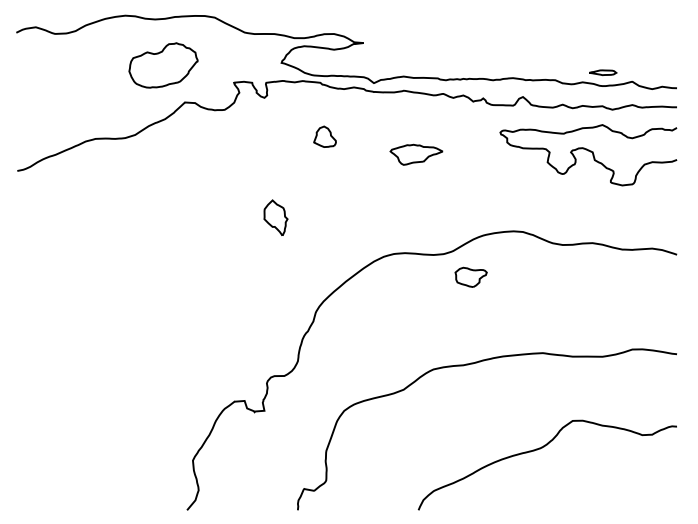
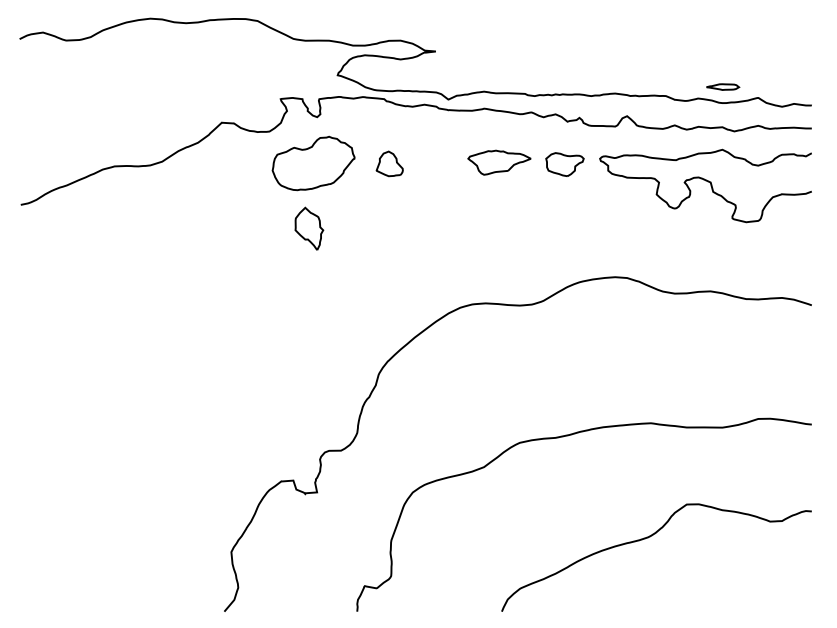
part: (163, 65) -> (313, 163), moved
part: (416, 154) -> (499, 162), moved
part: (275, 217) -> (308, 228), moved
part: (470, 276) -> (564, 163), moved

